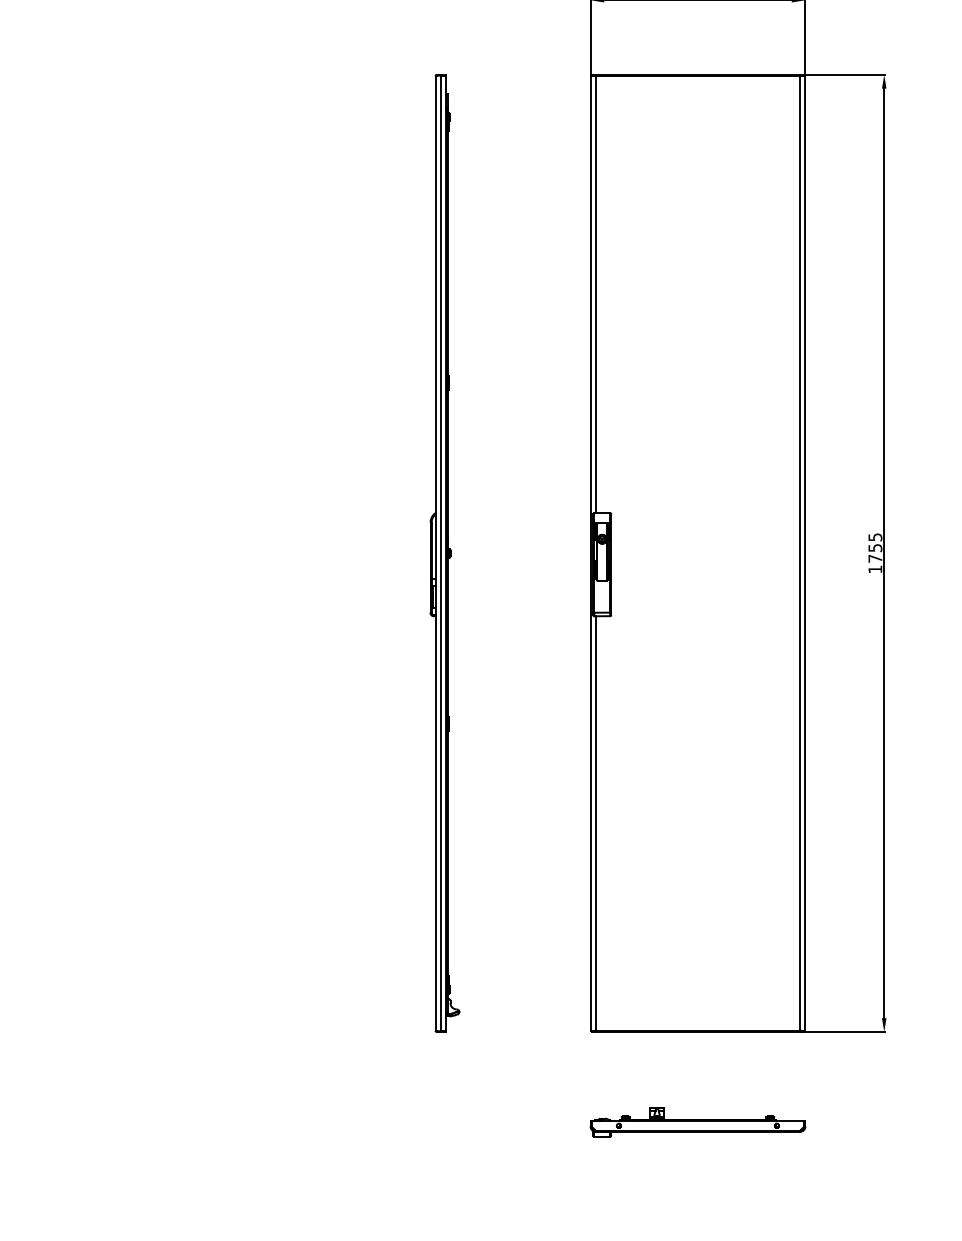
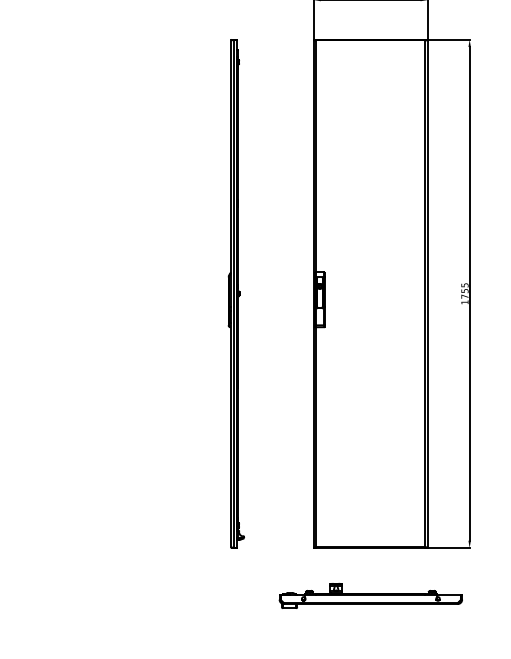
part: (697, 1121) -> (370, 595), size x1.6

